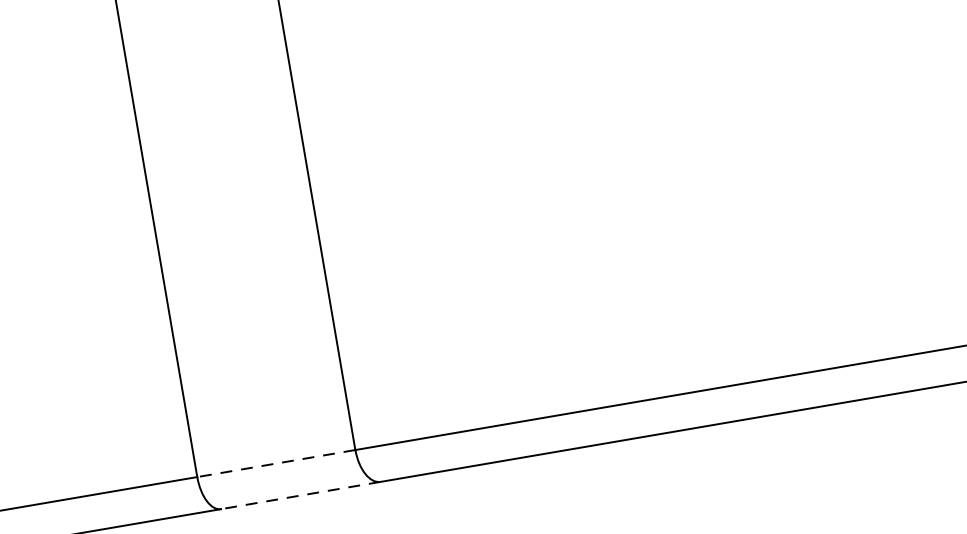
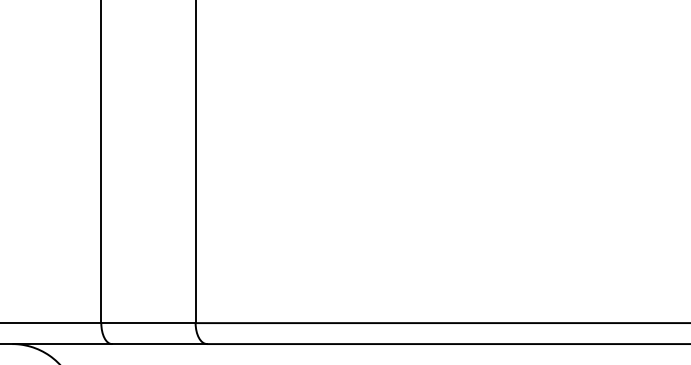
line: (274, 464) -> (147, 323), dashed -> solid
line: (300, 496) -> (159, 344), dashed -> solid

